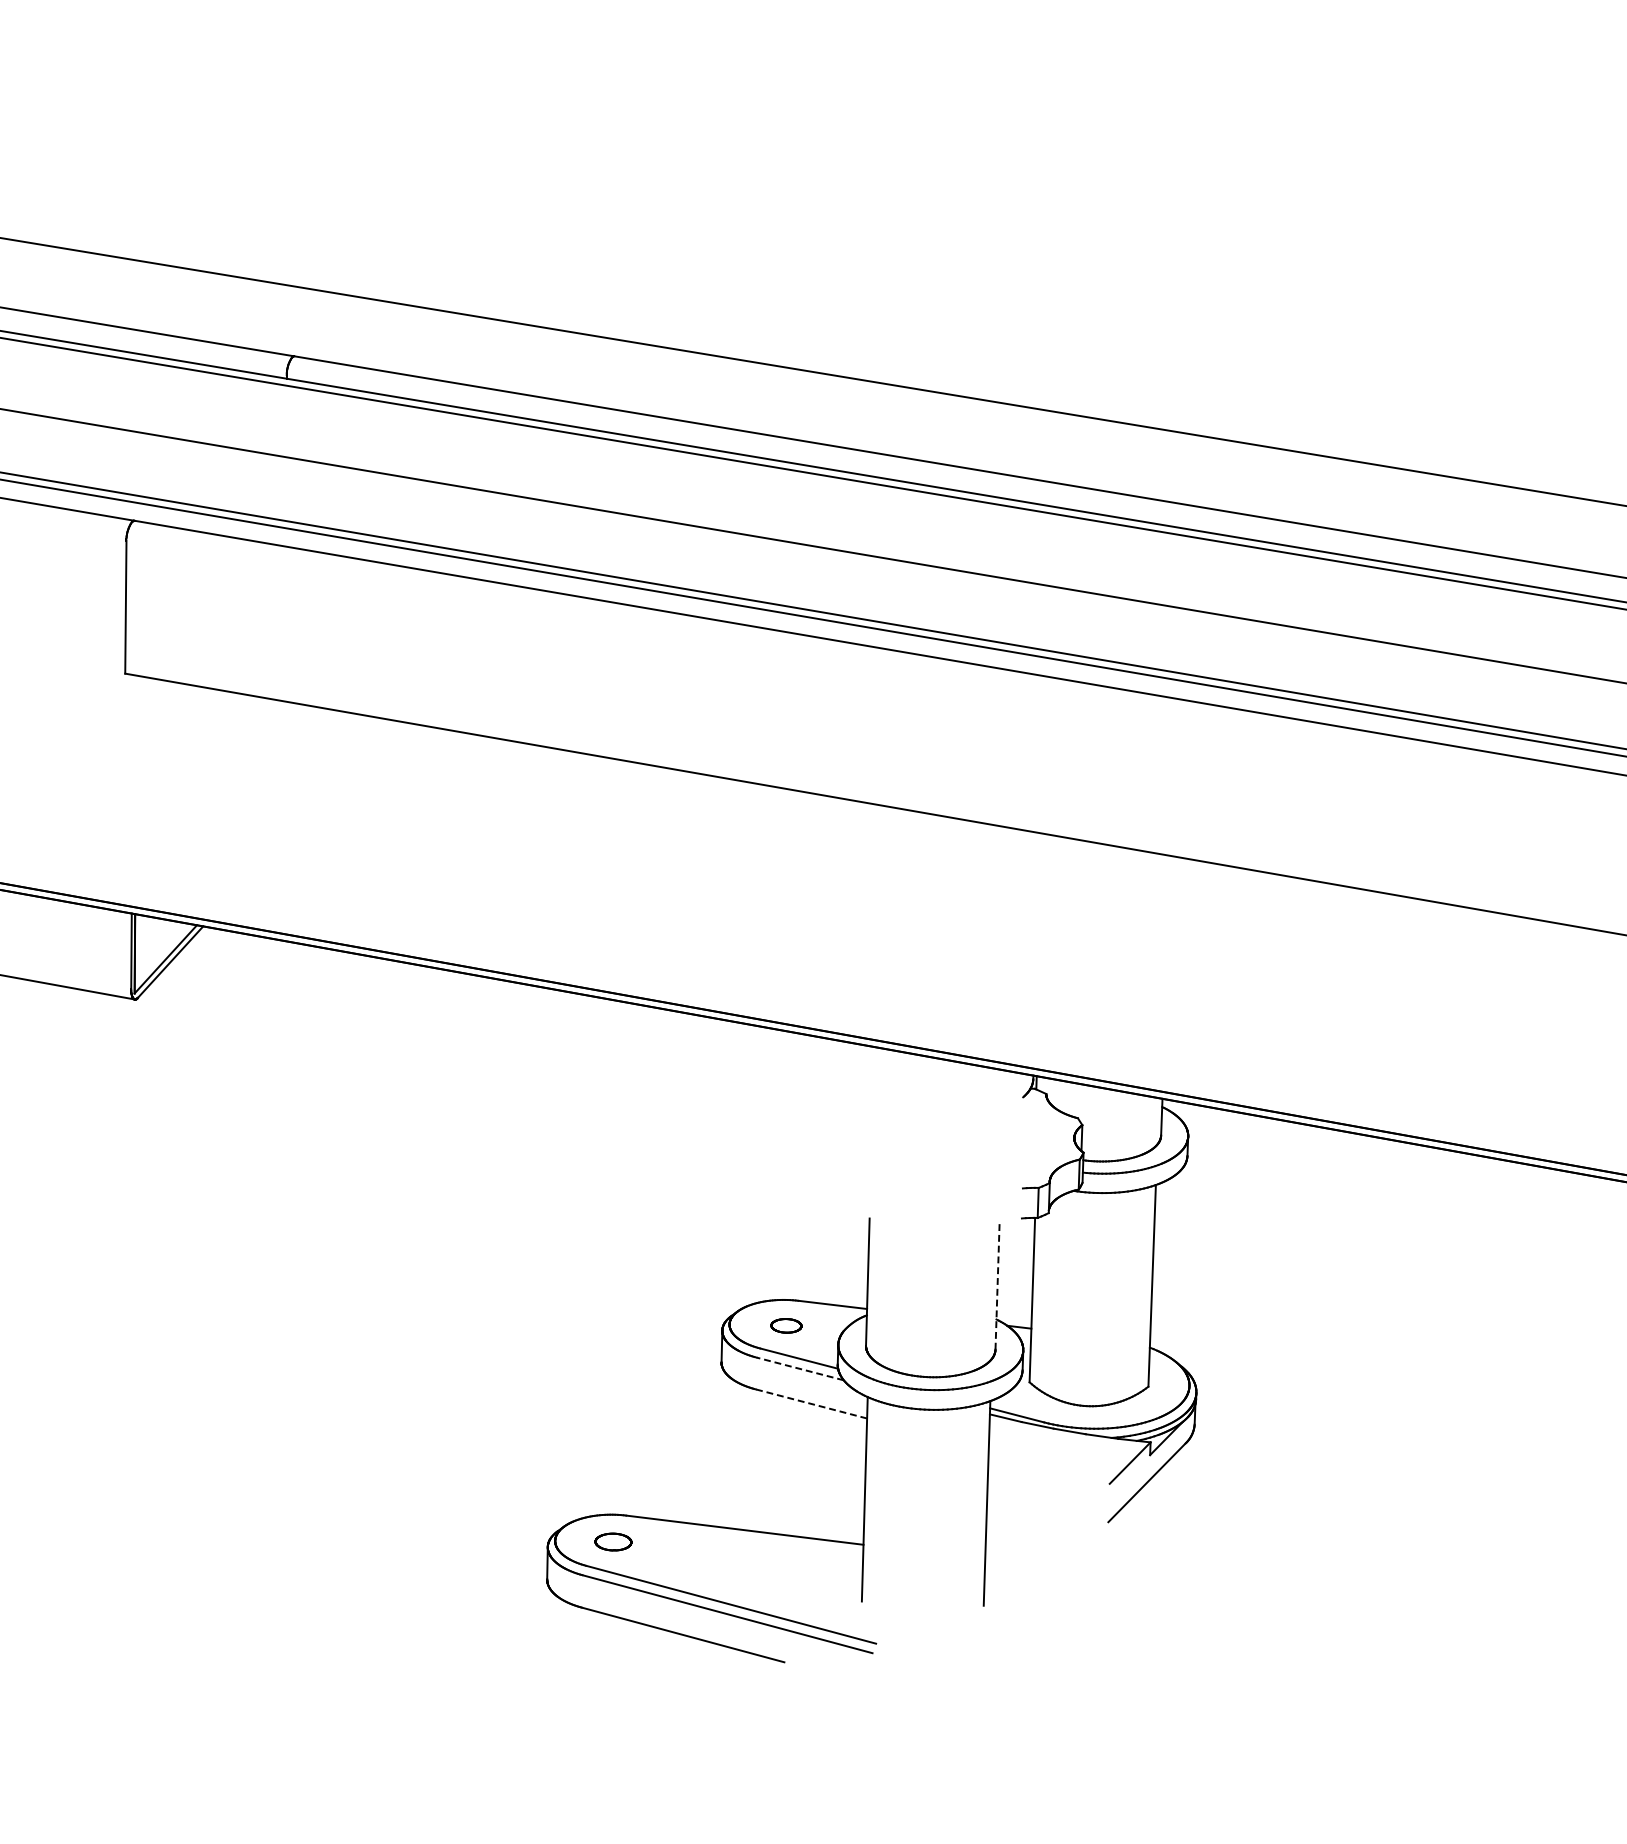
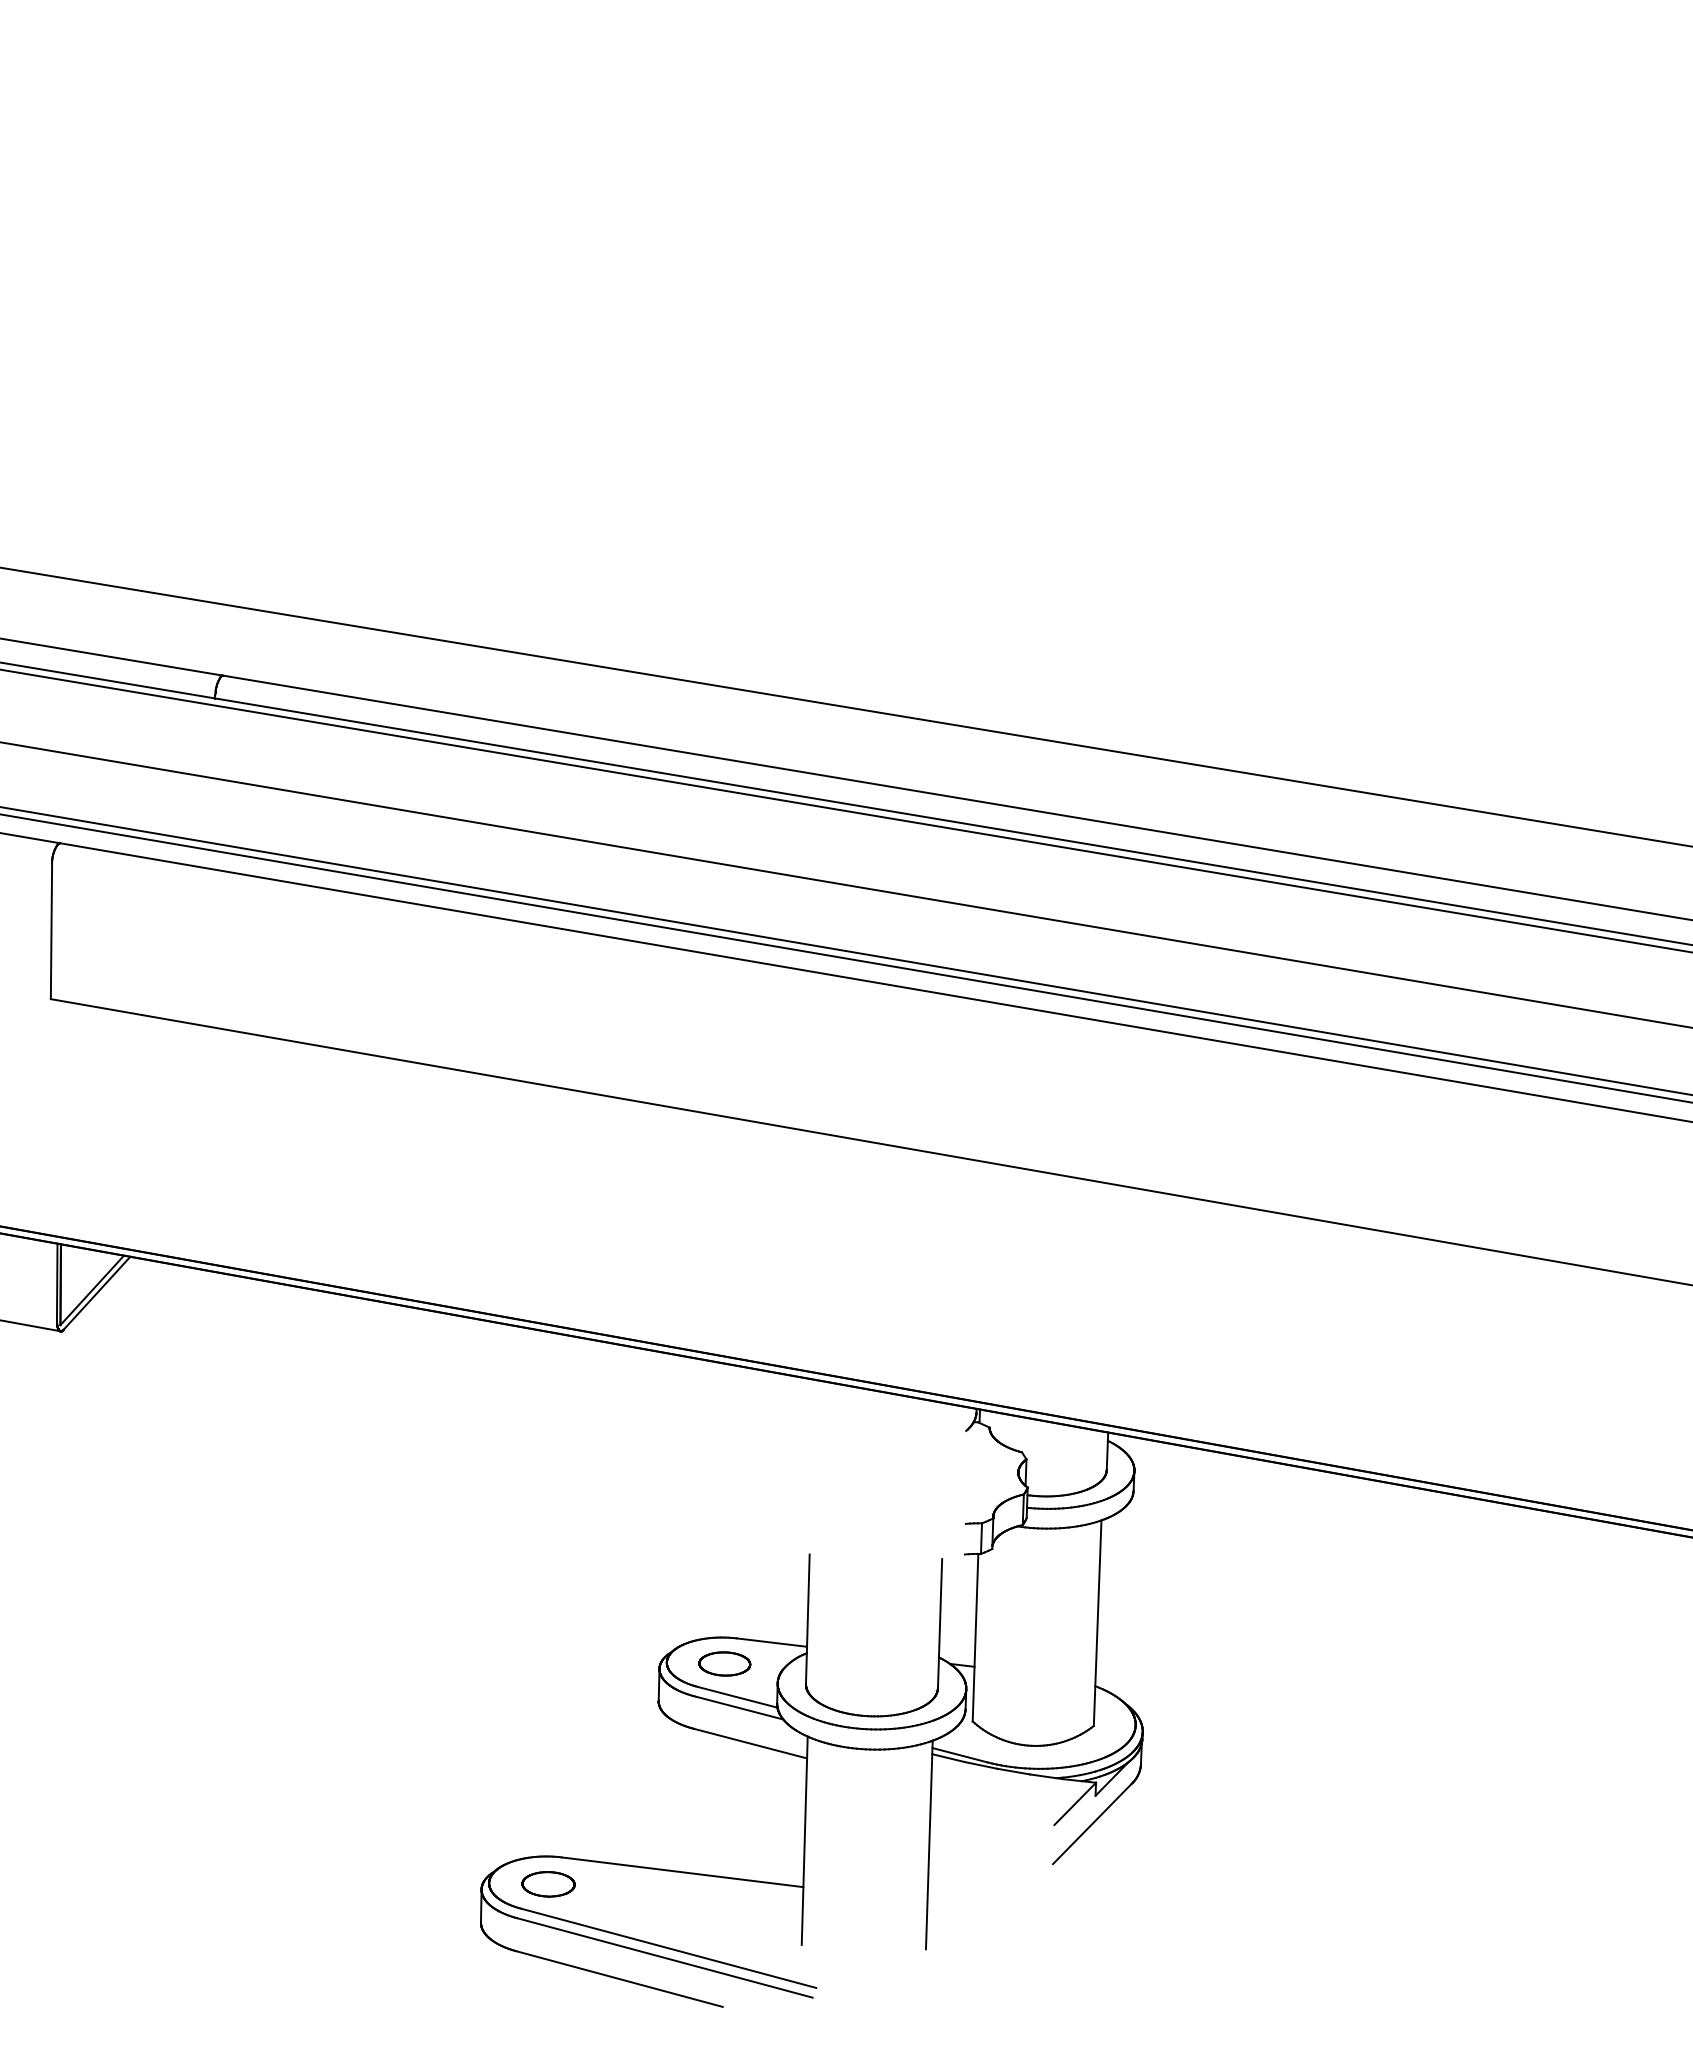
line: (997, 1286) -> (940, 1623), dashed -> solid
part: (786, 1325) -> (724, 1663), size x1.67
line: (799, 1368) -> (738, 1707), dashed -> solid
line: (811, 1403) -> (750, 1743), dashed -> solid
part: (613, 1542) -> (548, 1884), size x1.43

